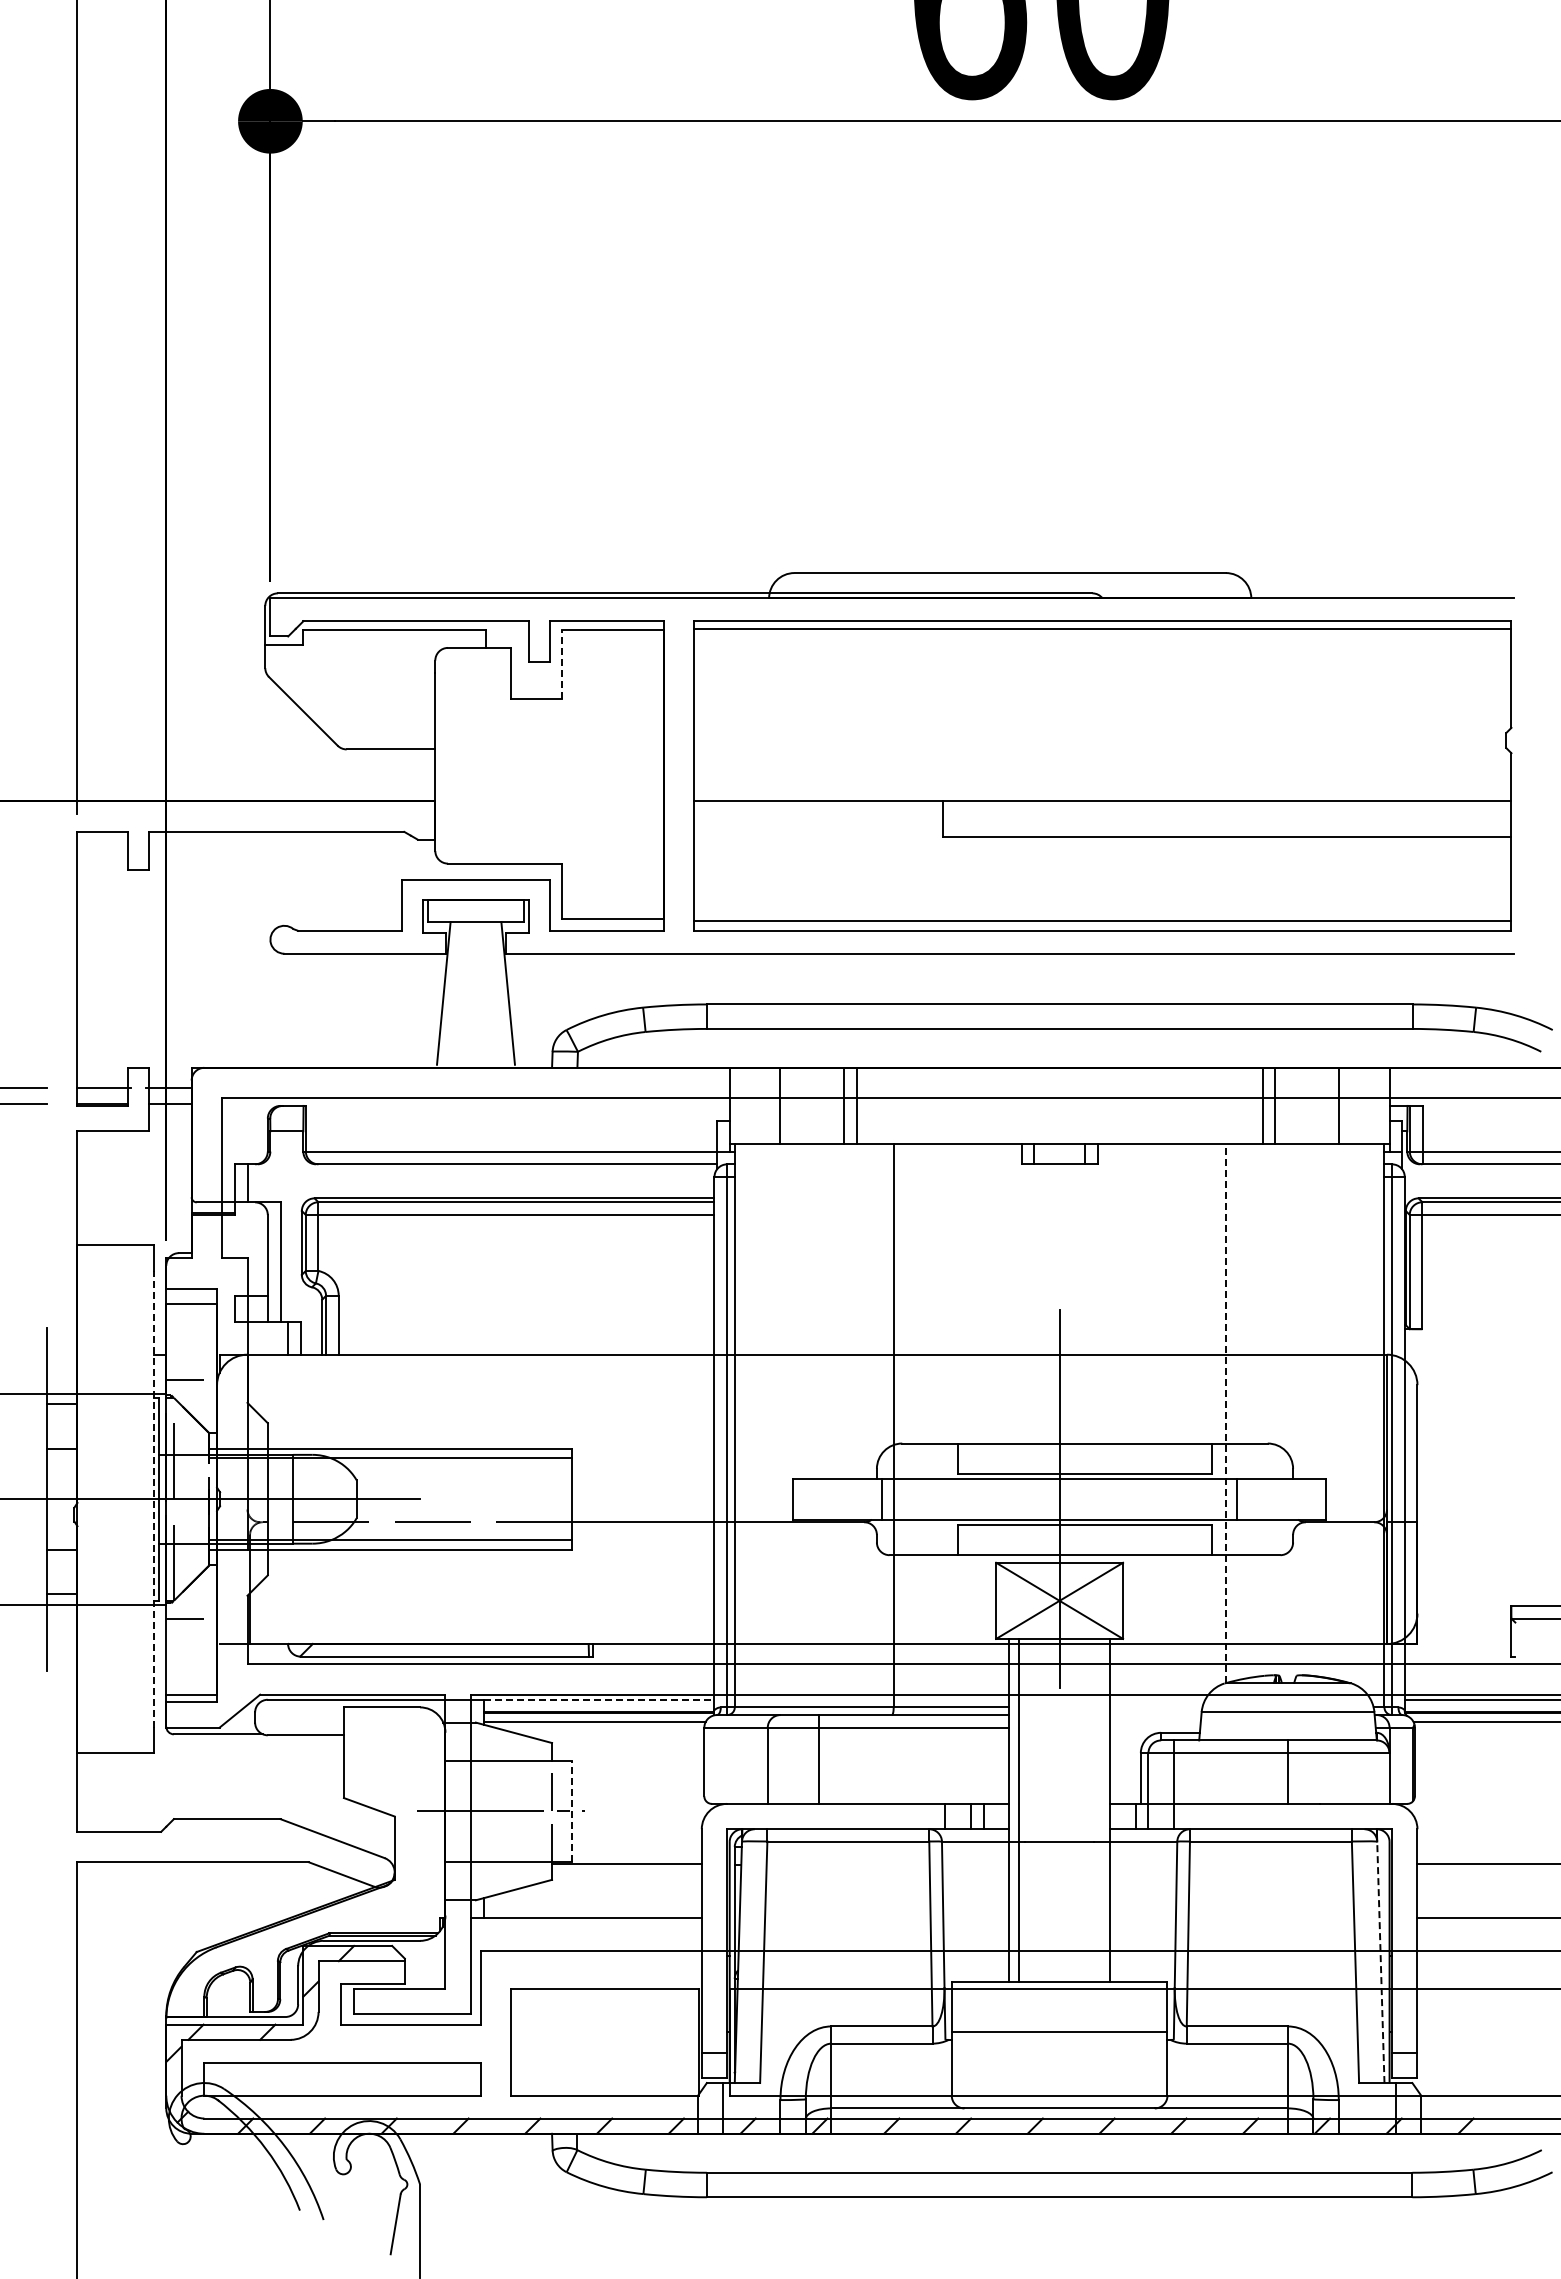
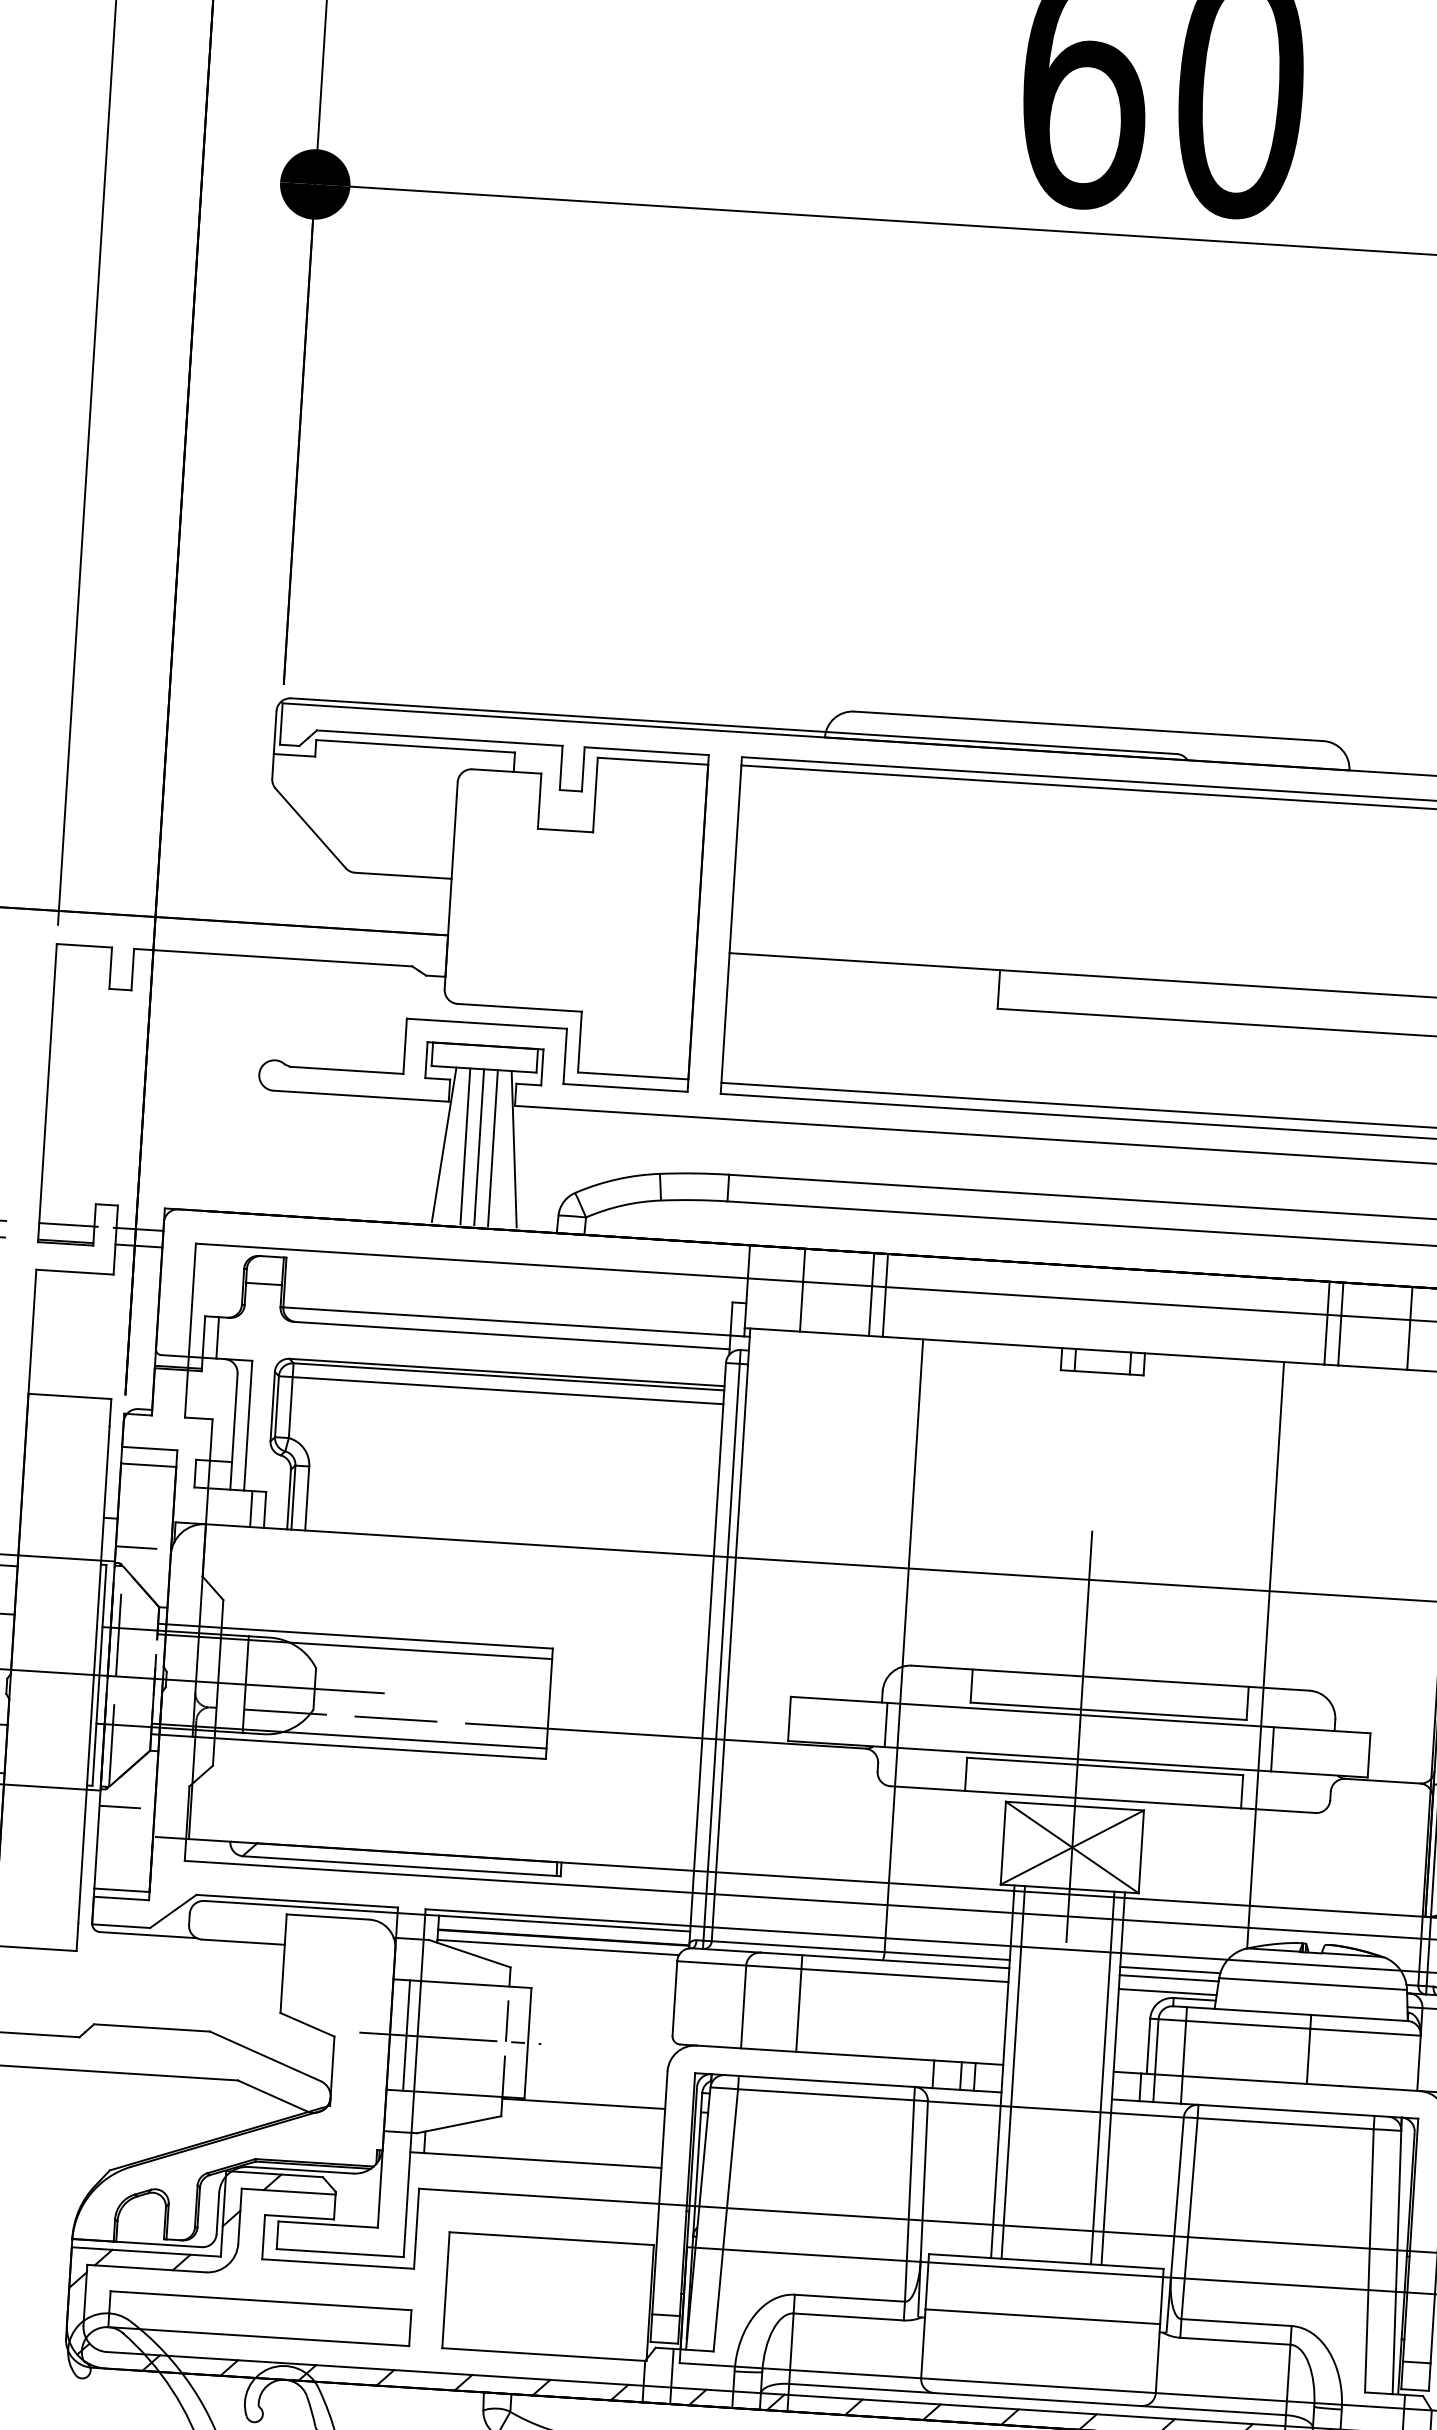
line: (562, 663) -> (595, 794), dashed -> solid
line: (463, 993) -> (465, 1146), added
line: (475, 993) -> (478, 1147), added
line: (488, 993) -> (492, 1147), added
line: (1225, 1413) -> (1265, 1655), dashed -> solid
line: (153, 1498) -> (93, 1674), dashed -> solid
line: (599, 1699) -> (565, 1923), dashed -> solid
line: (1156, 1707) -> (1170, 1970), added
line: (1155, 1715) -> (1168, 1978), added
line: (1155, 1727) -> (1167, 1991), added
line: (1100, 1809) -> (1102, 2077), added
line: (460, 1811) -> (406, 2035), added
line: (572, 1811) -> (528, 2043), dashed -> solid
line: (1380, 1962) -> (1396, 2262), dashed -> solid

